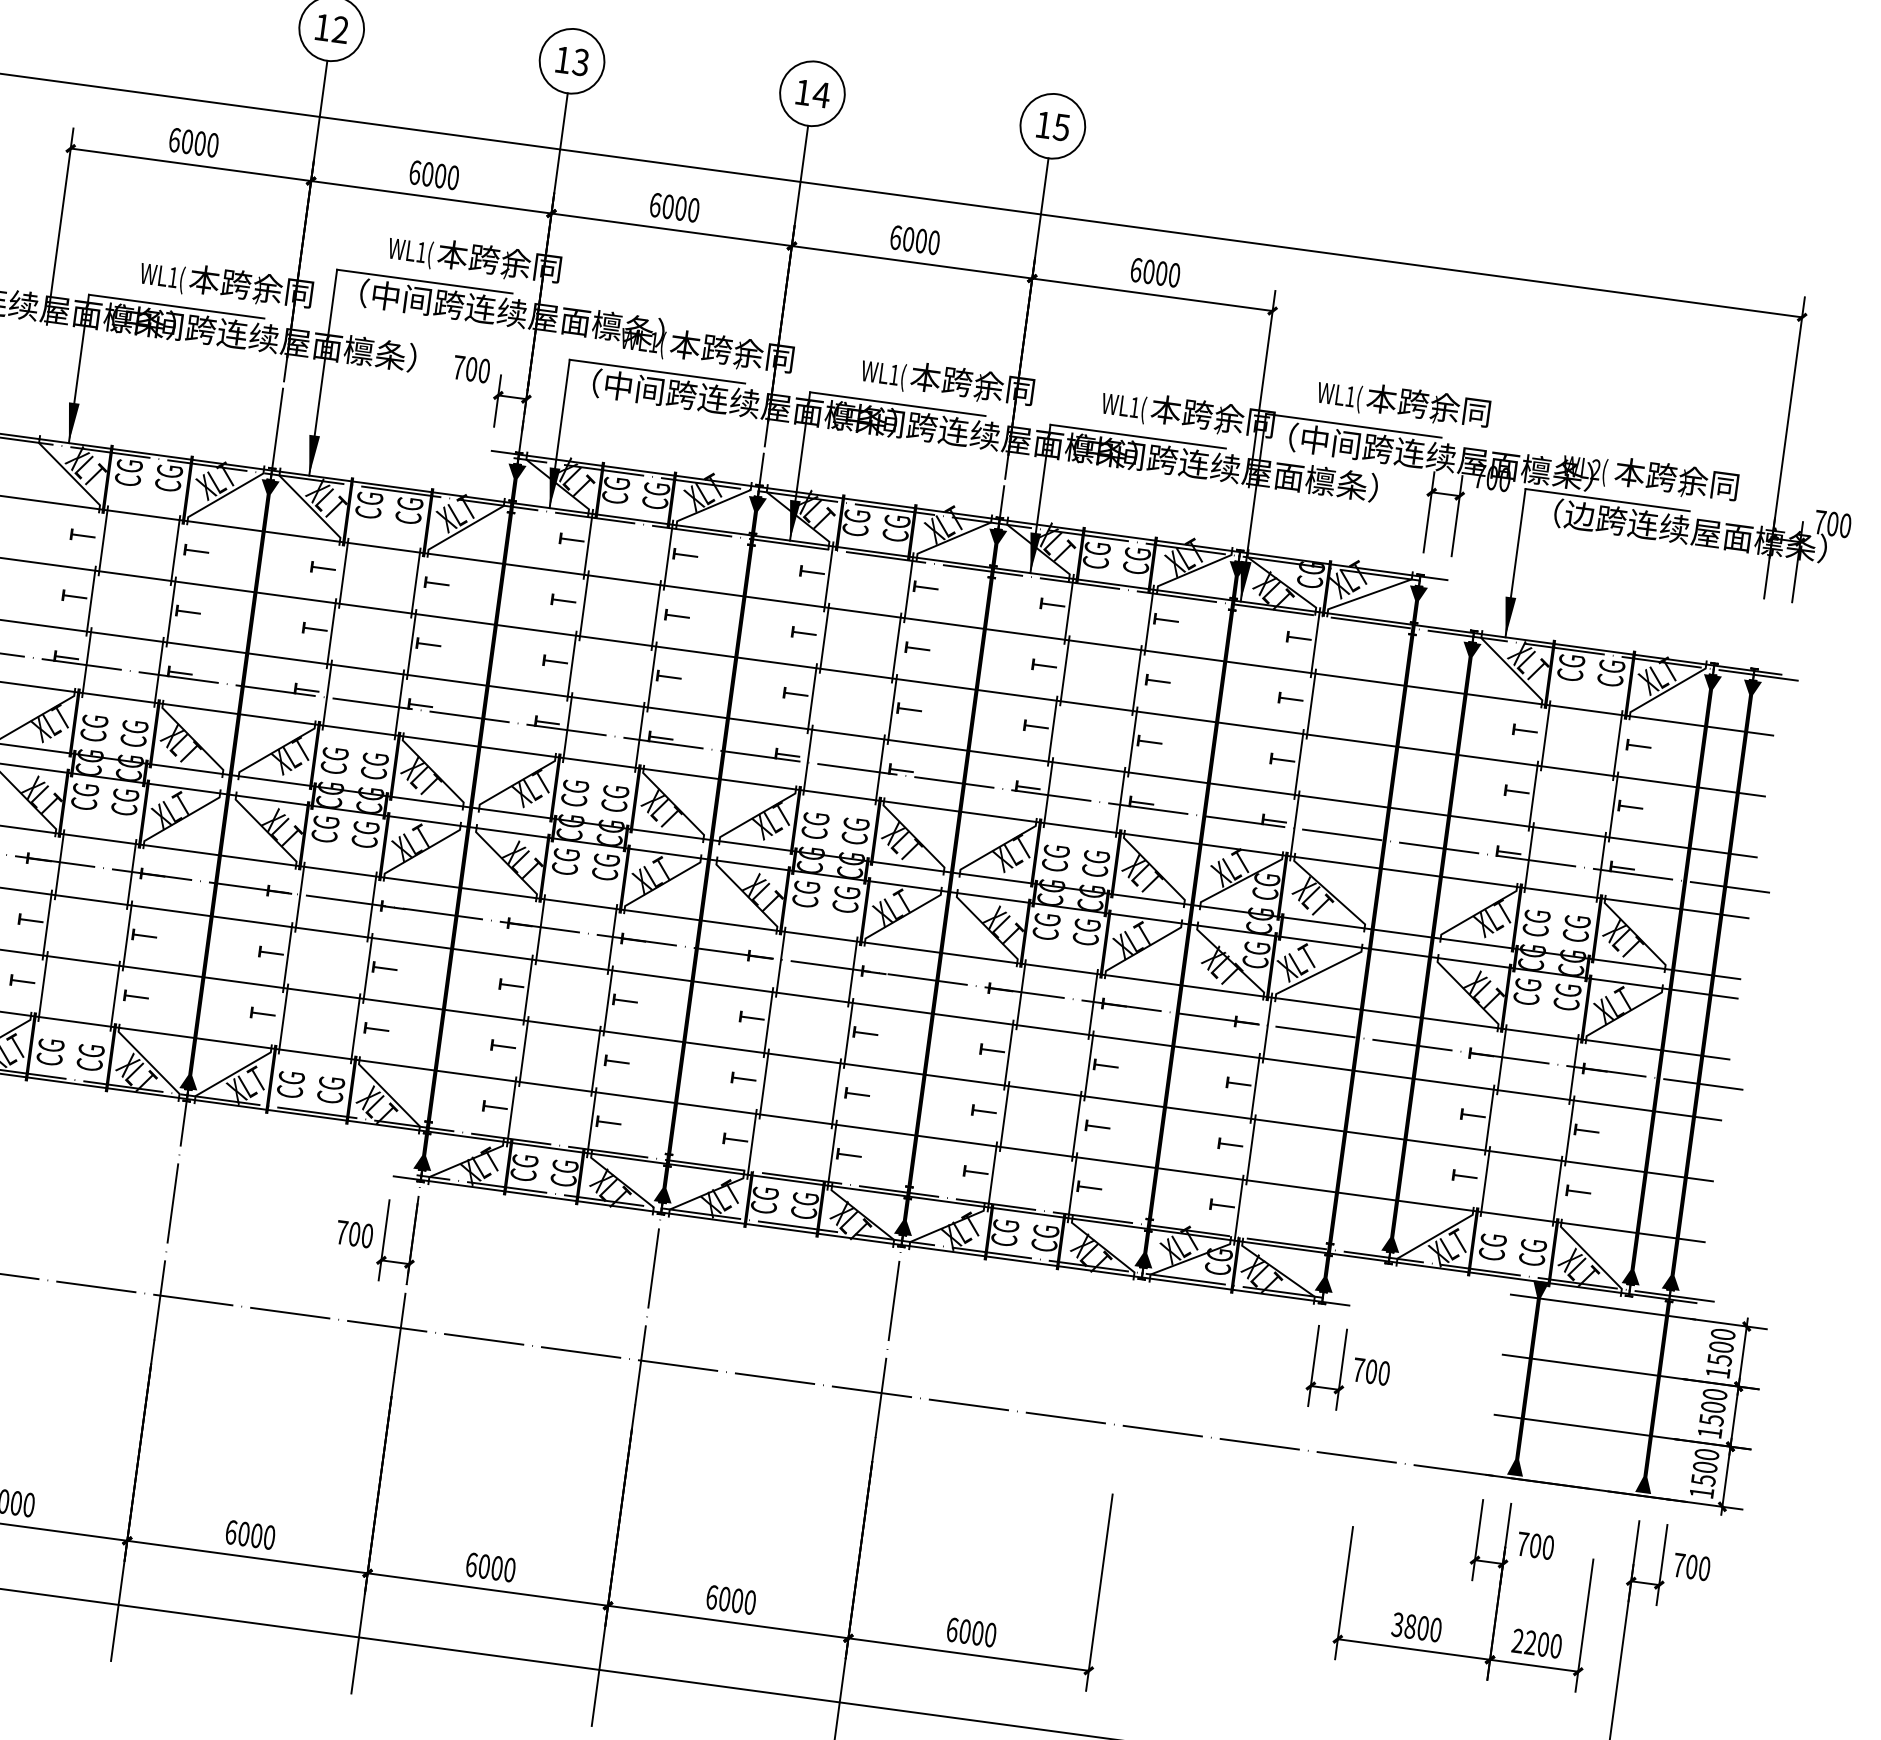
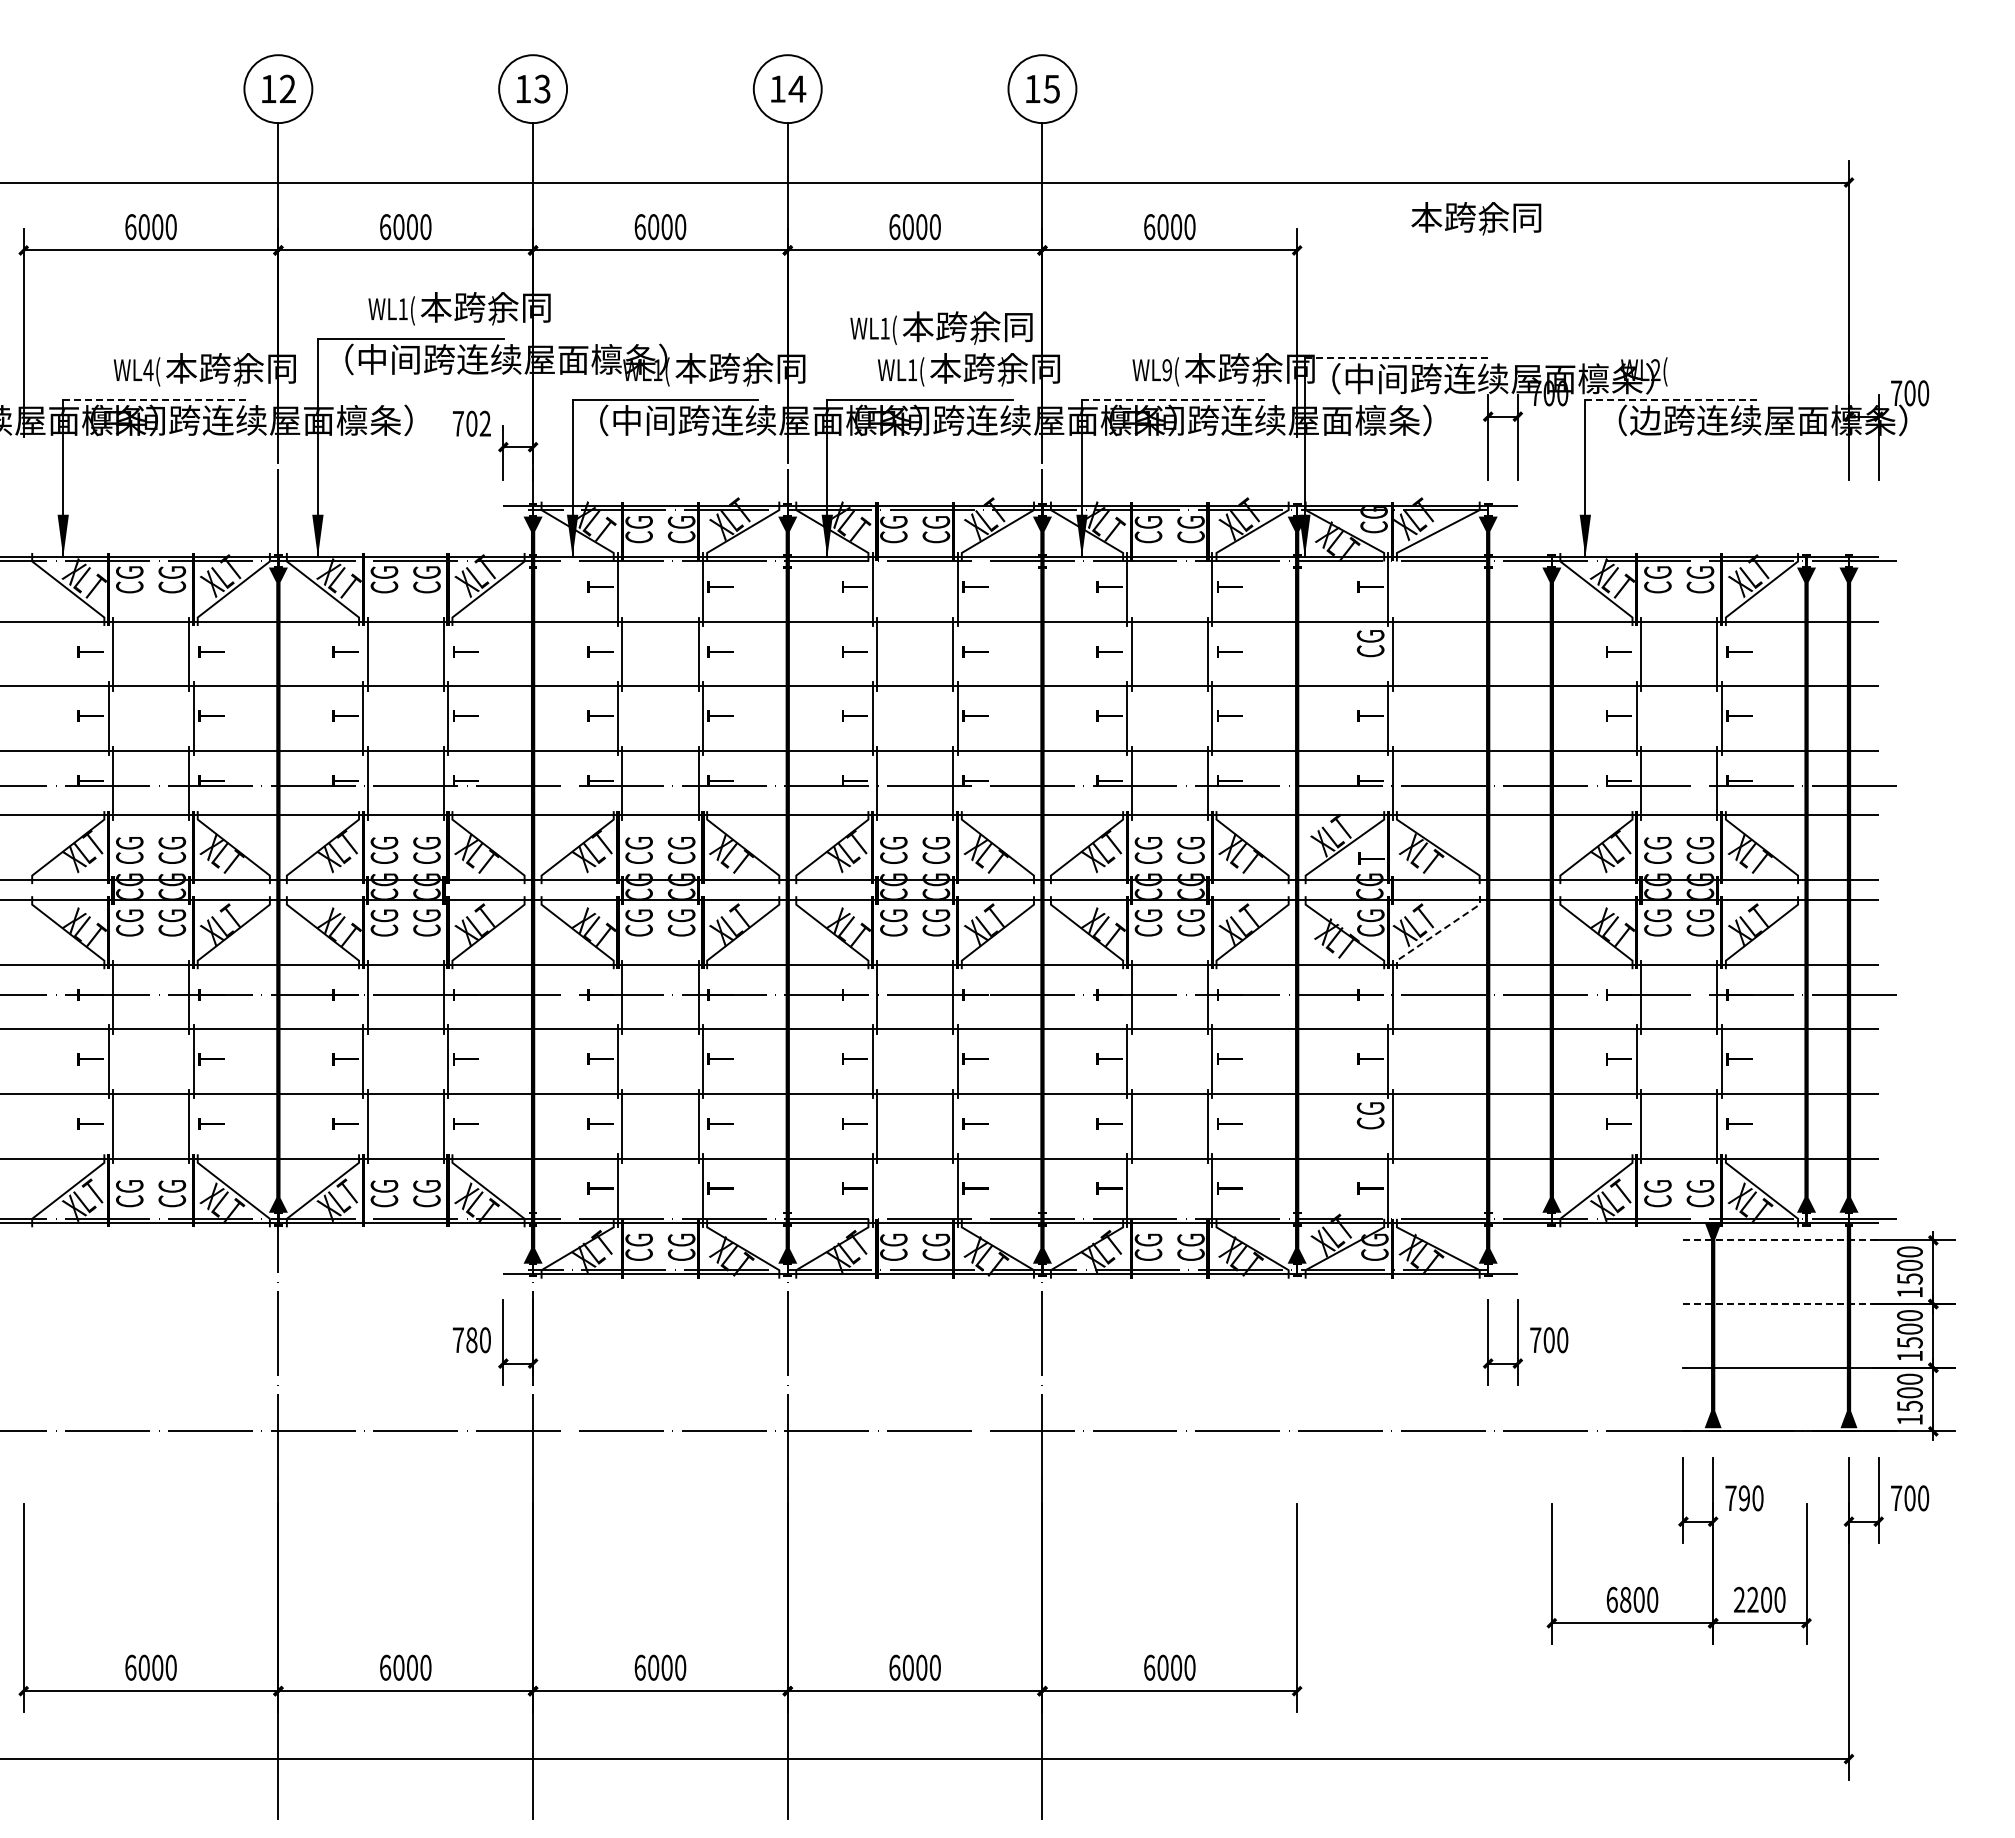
text: (173, 276) -> (148, 369), WL1( -> WL4(
line: (176, 307) -> (156, 400), solid -> dashed
text: (483, 370) -> (484, 423), 700 -> 702
text: (1403, 402) -> (941, 327), moved
text: (1134, 407) -> (1166, 370), WL1( -> WL9(
line: (1353, 425) -> (1397, 358), solid -> dashed
line: (1137, 437) -> (1174, 400), solid -> dashed
text: (1676, 480) -> (1476, 218), moved
line: (1607, 500) -> (1672, 400), solid -> dashed
text: (1291, 691) -> (1370, 643), T -> CG
text: (1266, 886) -> (1371, 850), CG -> T
line: (1319, 972) -> (1438, 932), solid -> dashed
text: (1231, 1136) -> (1370, 1115), T -> CG
text: (354, 1233) -> (471, 1339), 700 -> 780
line: (1603, 1307) -> (1781, 1240), solid -> dashed
line: (1595, 1367) -> (1781, 1304), solid -> dashed
text: (1535, 1546) -> (1744, 1498), 700 -> 790
text: (1397, 1624) -> (1611, 1599), 3800 -> 6800

